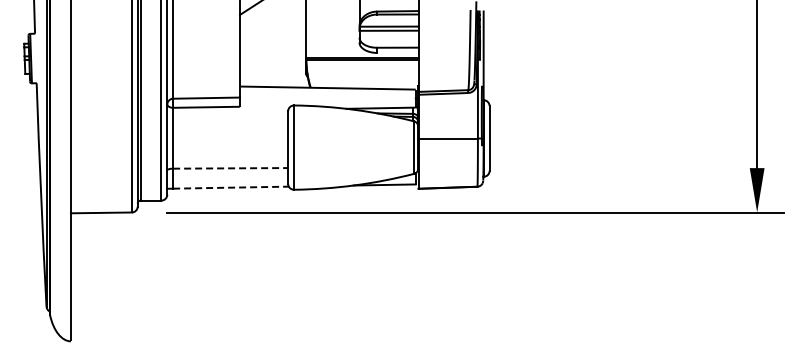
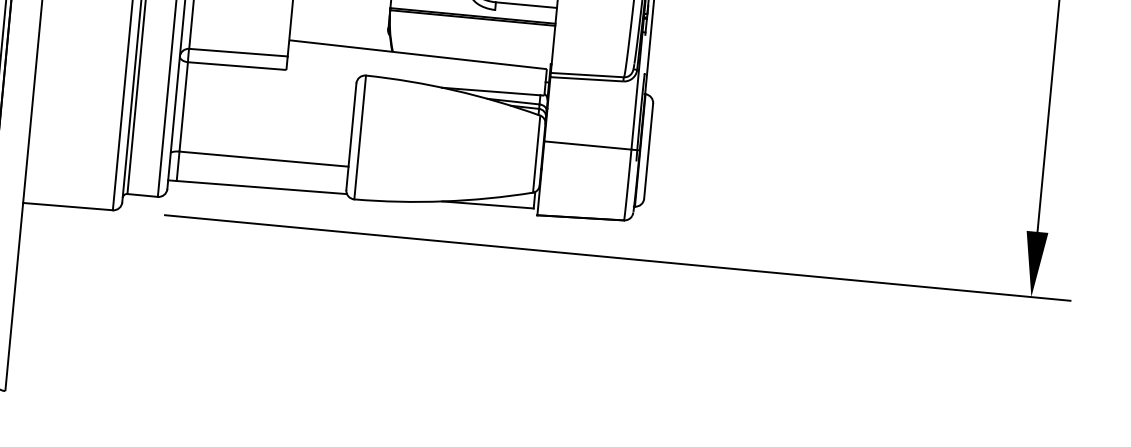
line: (230, 168) -> (263, 159), dashed -> solid
line: (230, 187) -> (261, 187), dashed -> solid

